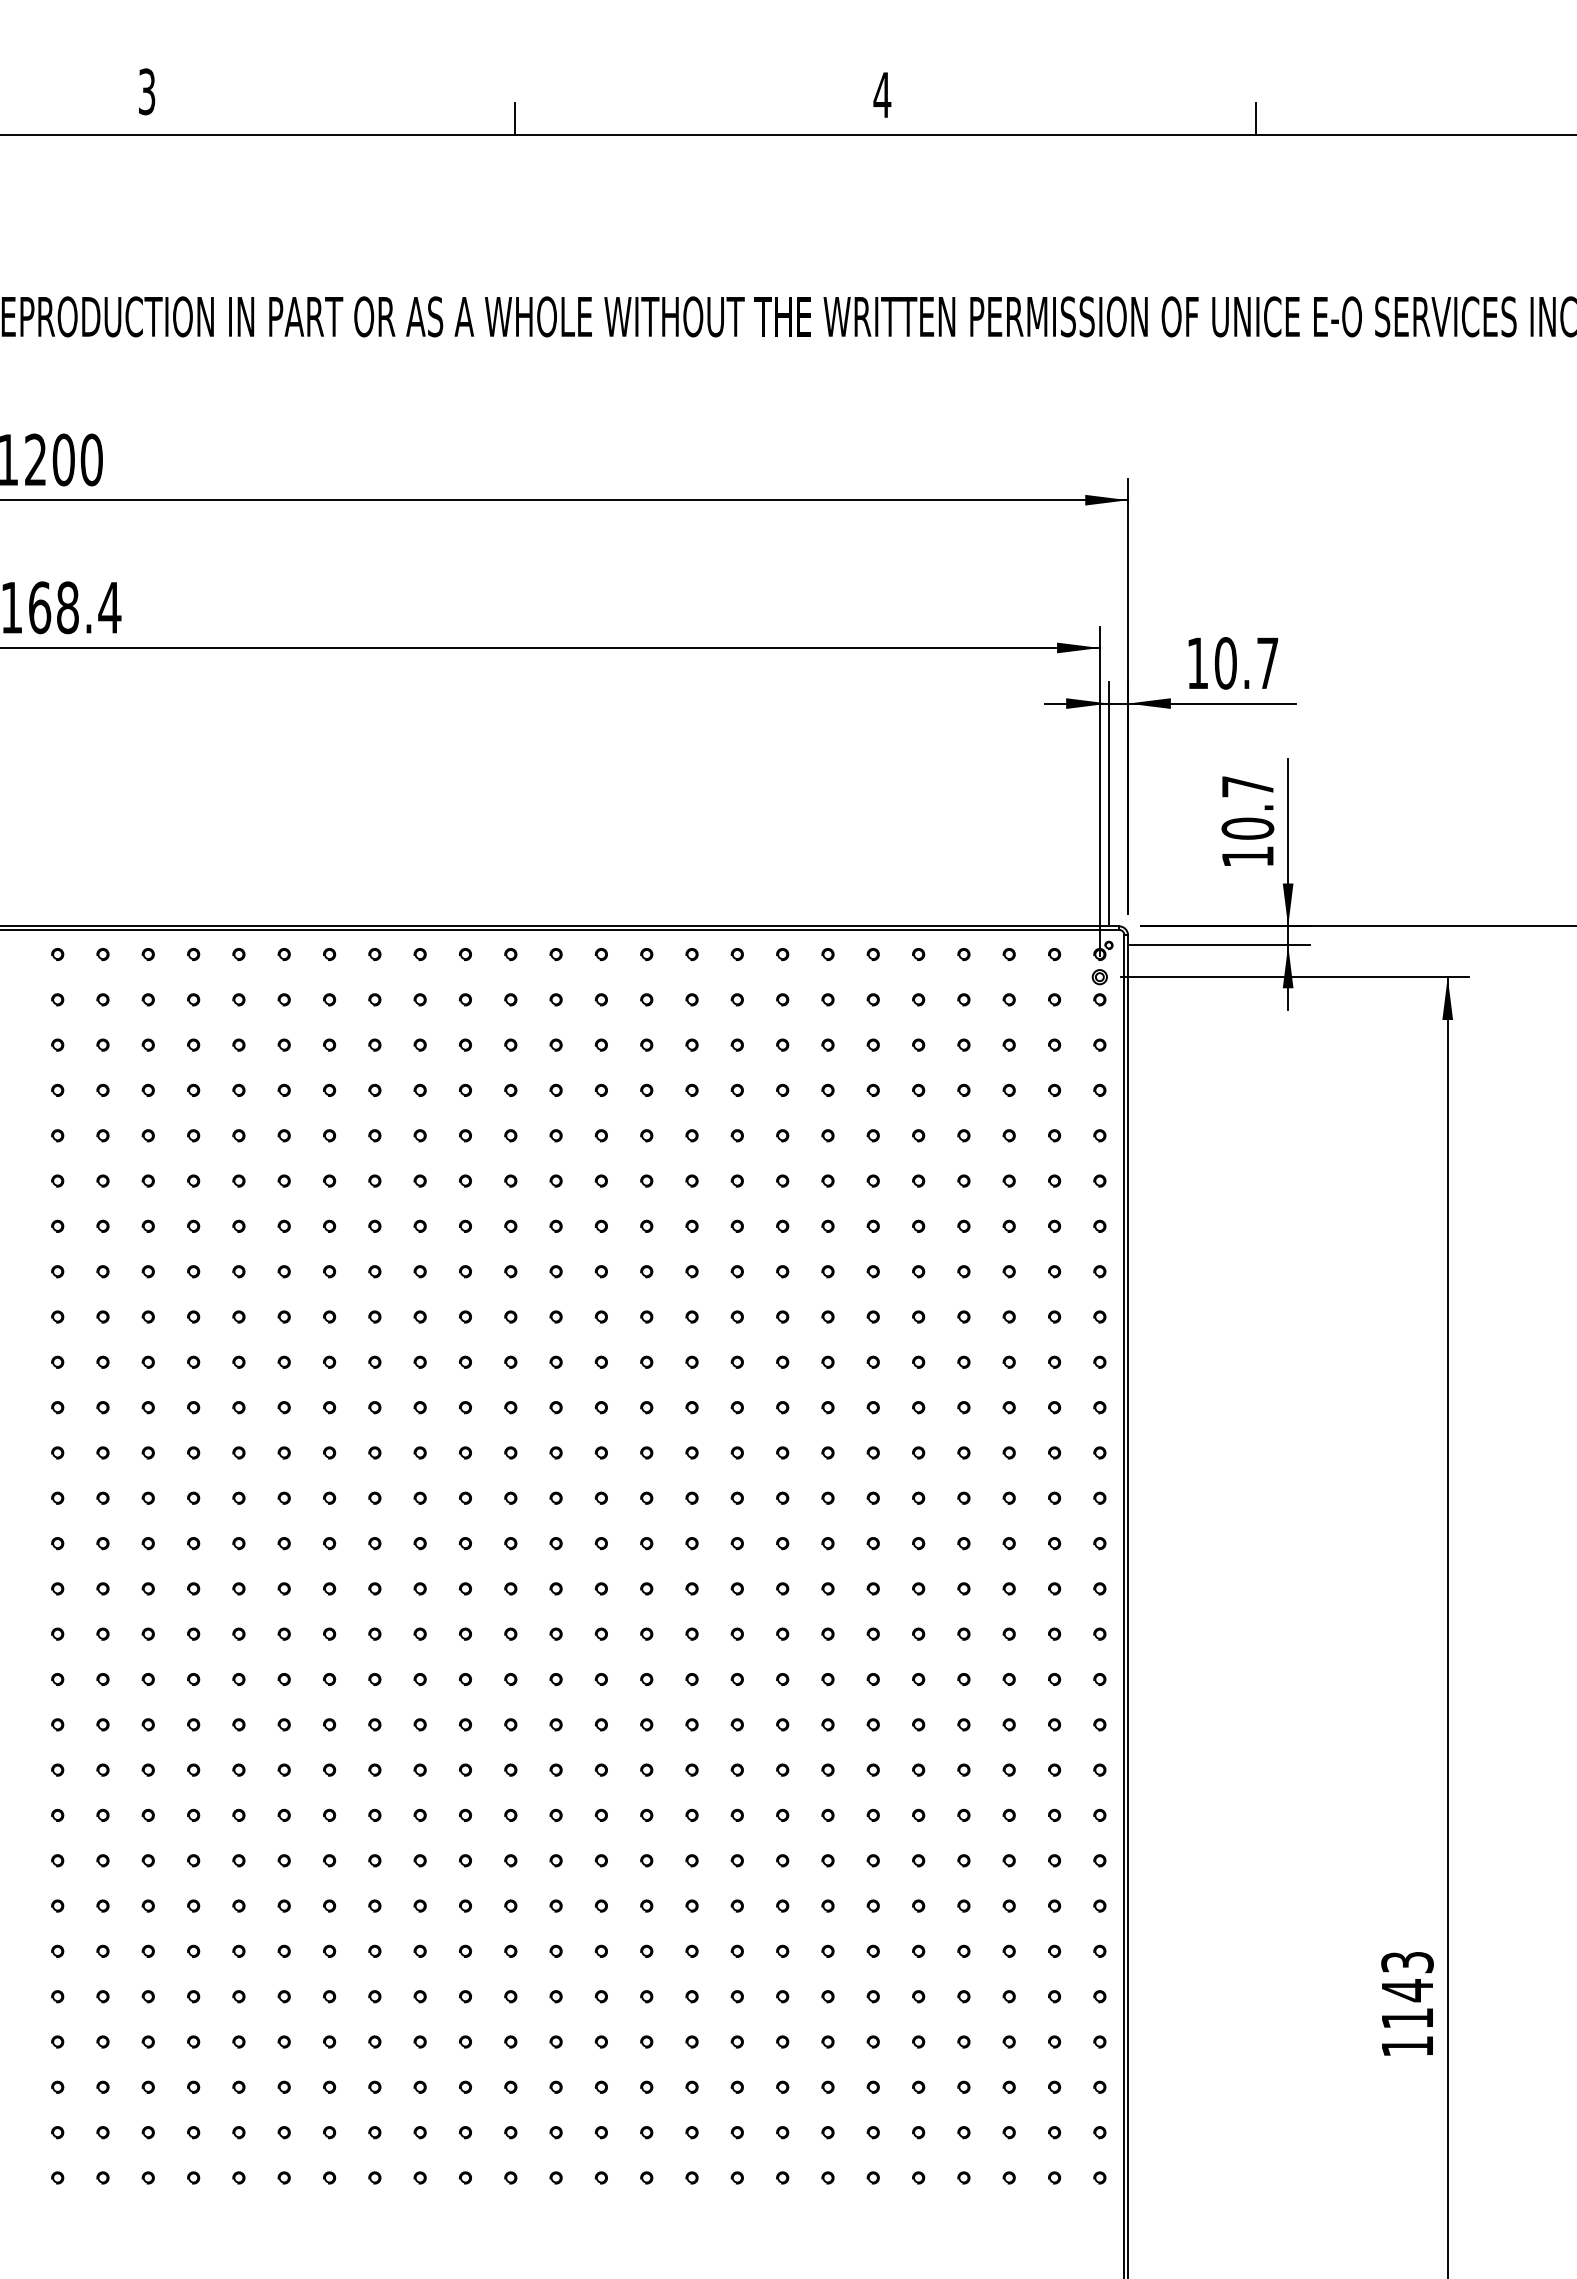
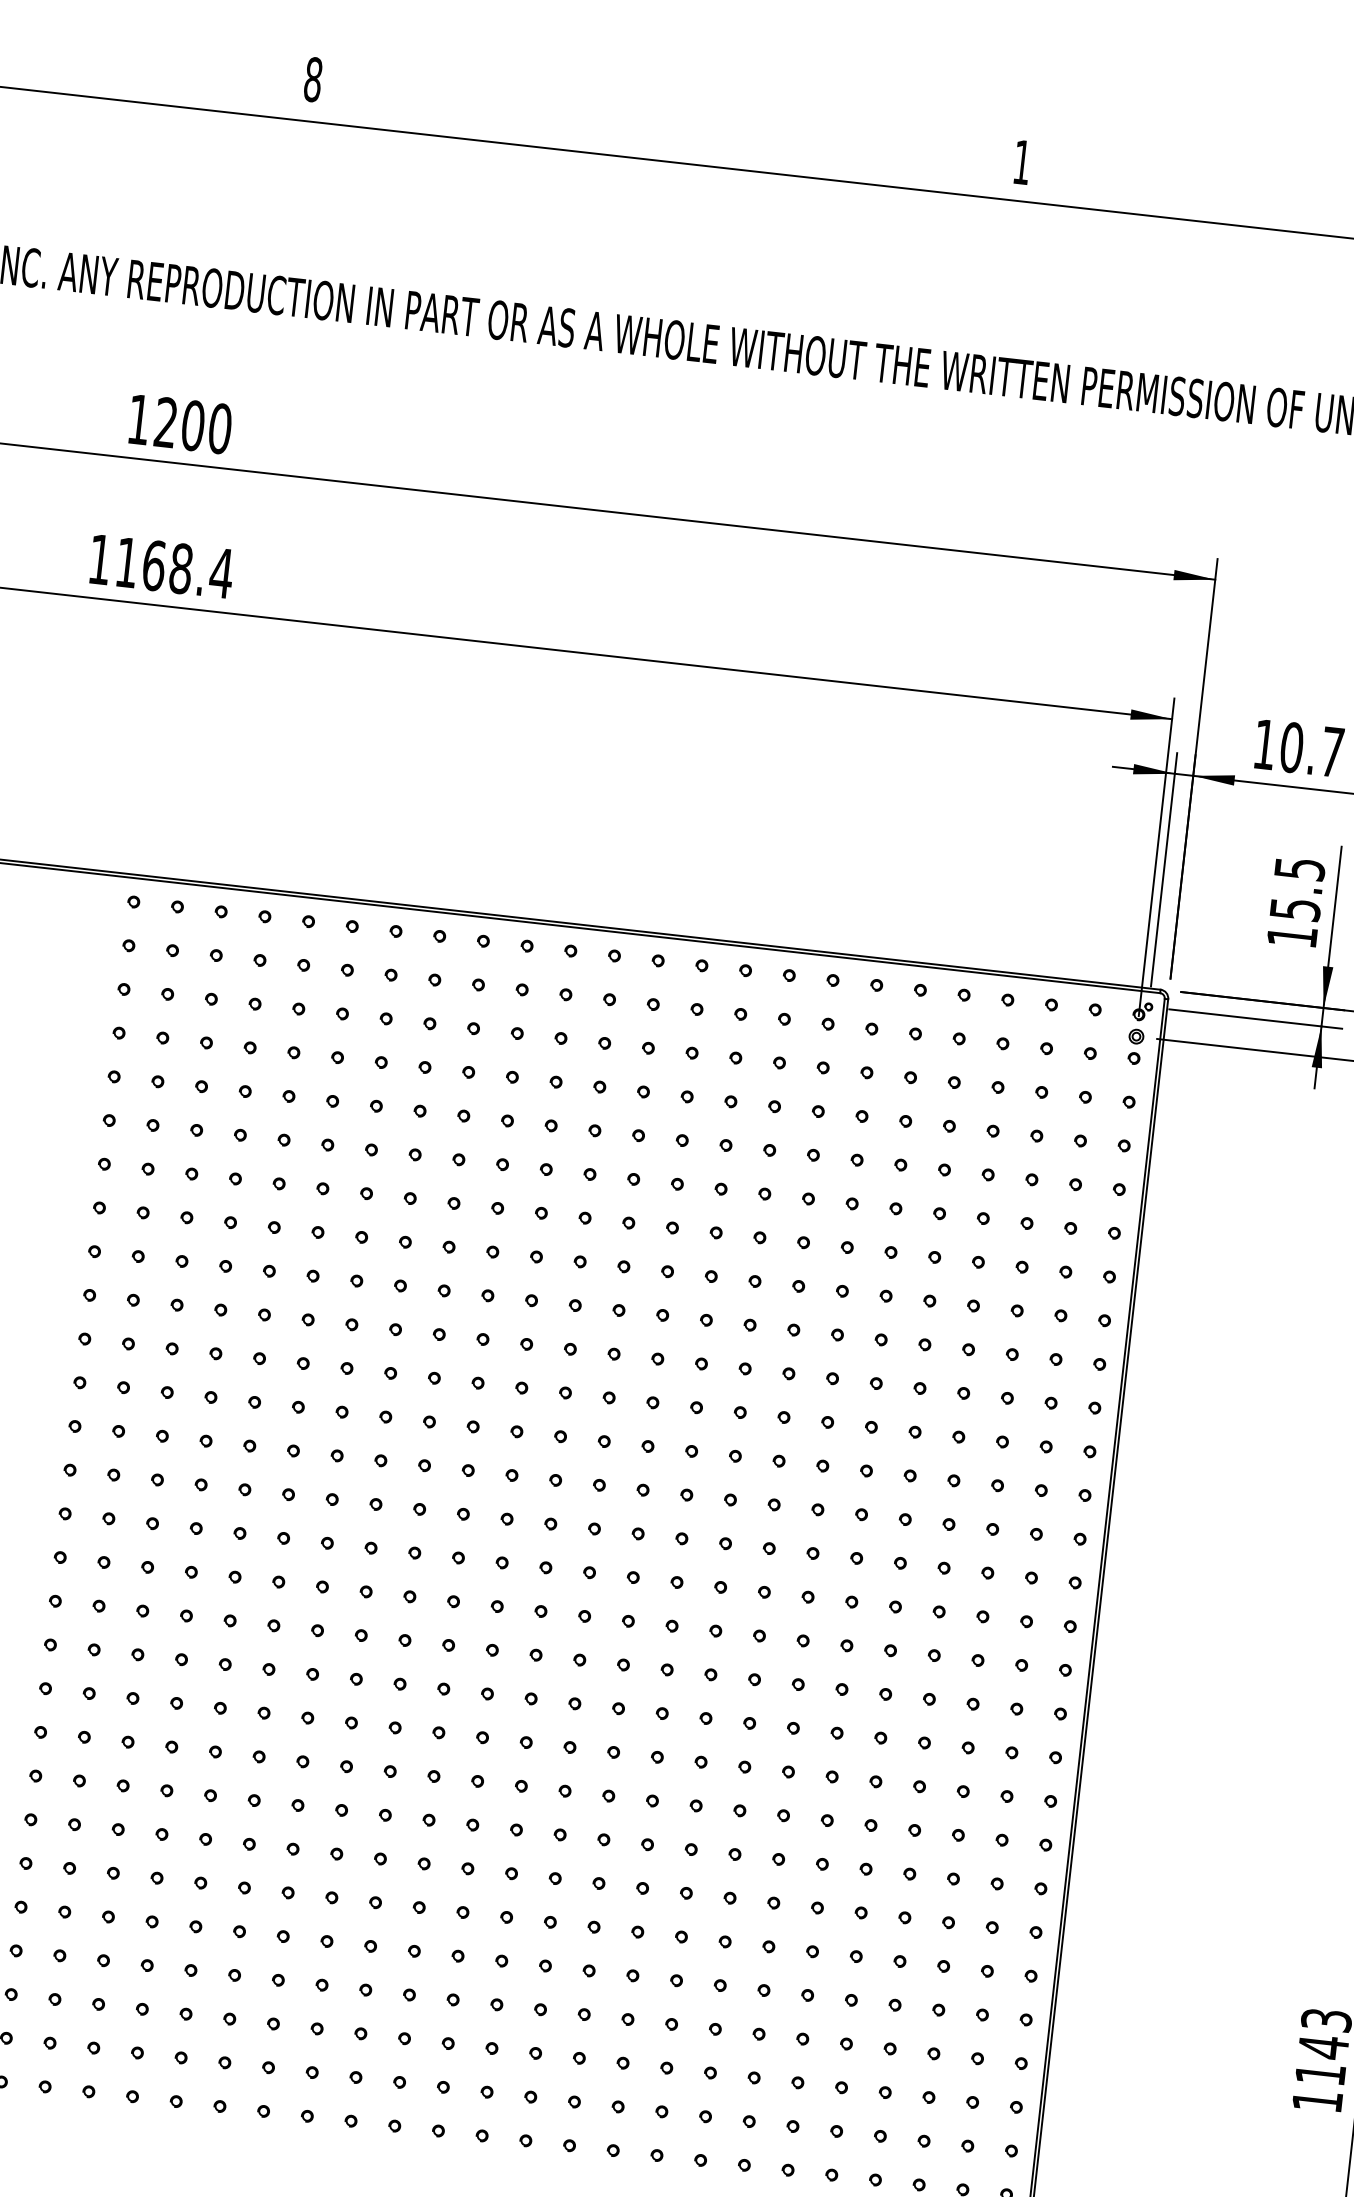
text: (146, 91) -> (312, 79), 3 -> 8
text: (882, 94) -> (1022, 161), 4 -> 1
line: (514, 119) -> (664, 146), removed
text: (1247, 807) -> (1297, 888), 10.7 -> 15.5

